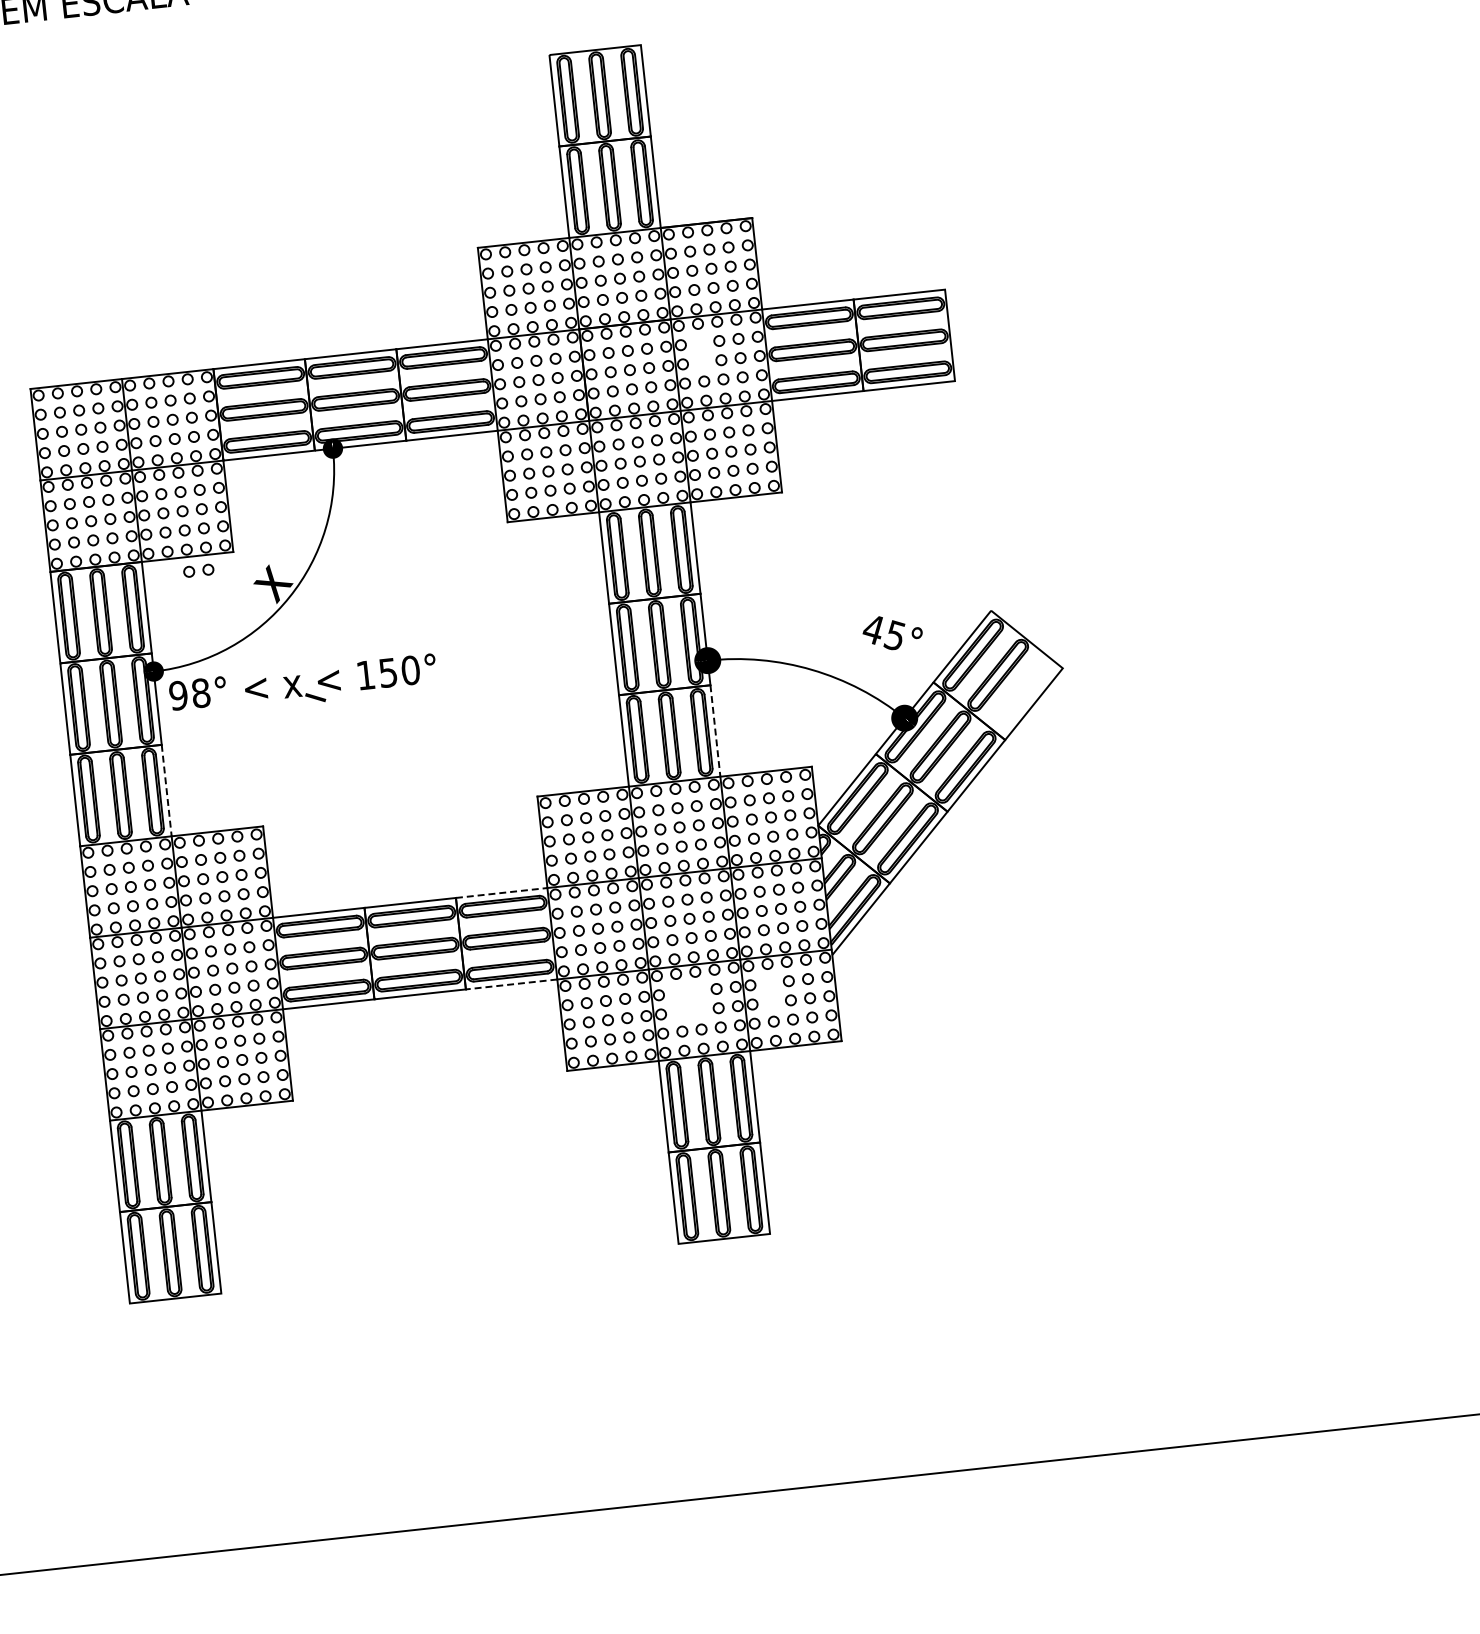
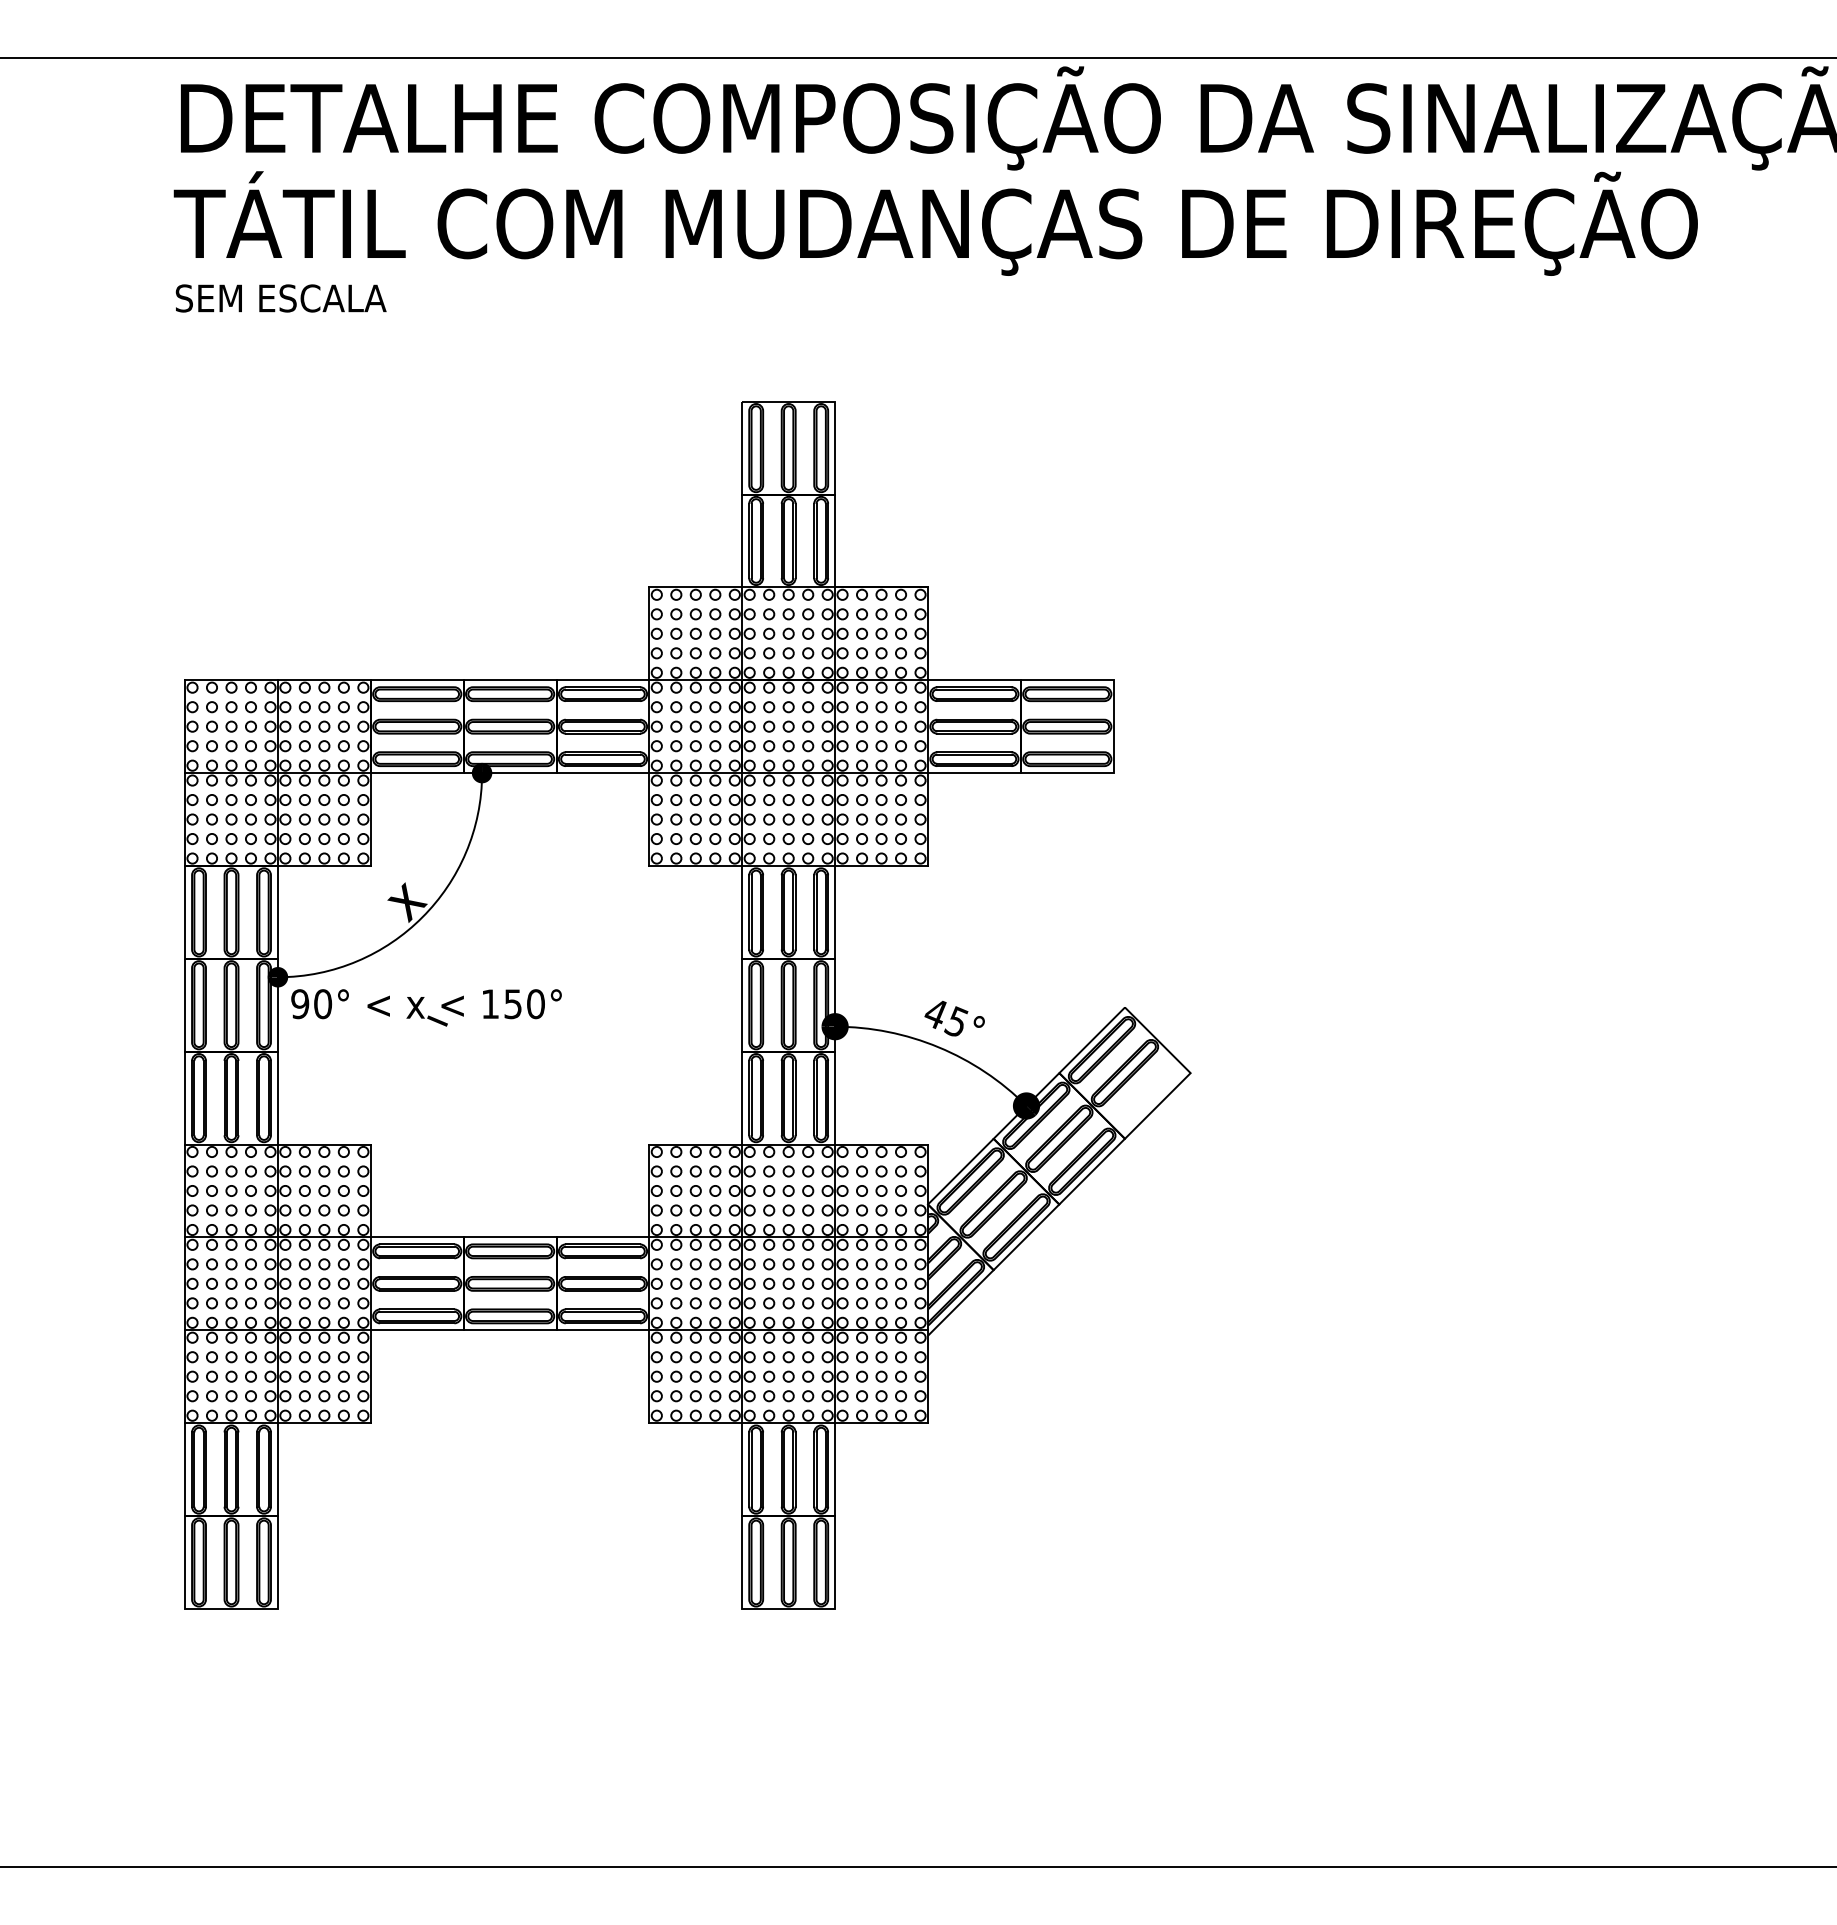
part: (700, 352) -> (861, 716), added
part: (198, 570) -> (333, 880), removed
text: (892, 632) -> (954, 1018), moved
text: (201, 692) -> (323, 1003), 98° -> 90°
line: (715, 731) -> (835, 1098), dashed -> solid
line: (166, 791) -> (277, 1098), dashed -> solid
line: (502, 893) -> (603, 1237), dashed -> solid
line: (511, 984) -> (602, 1330), dashed -> solid
part: (770, 992) -> (861, 1366), added
part: (682, 996) -> (773, 1361), added

